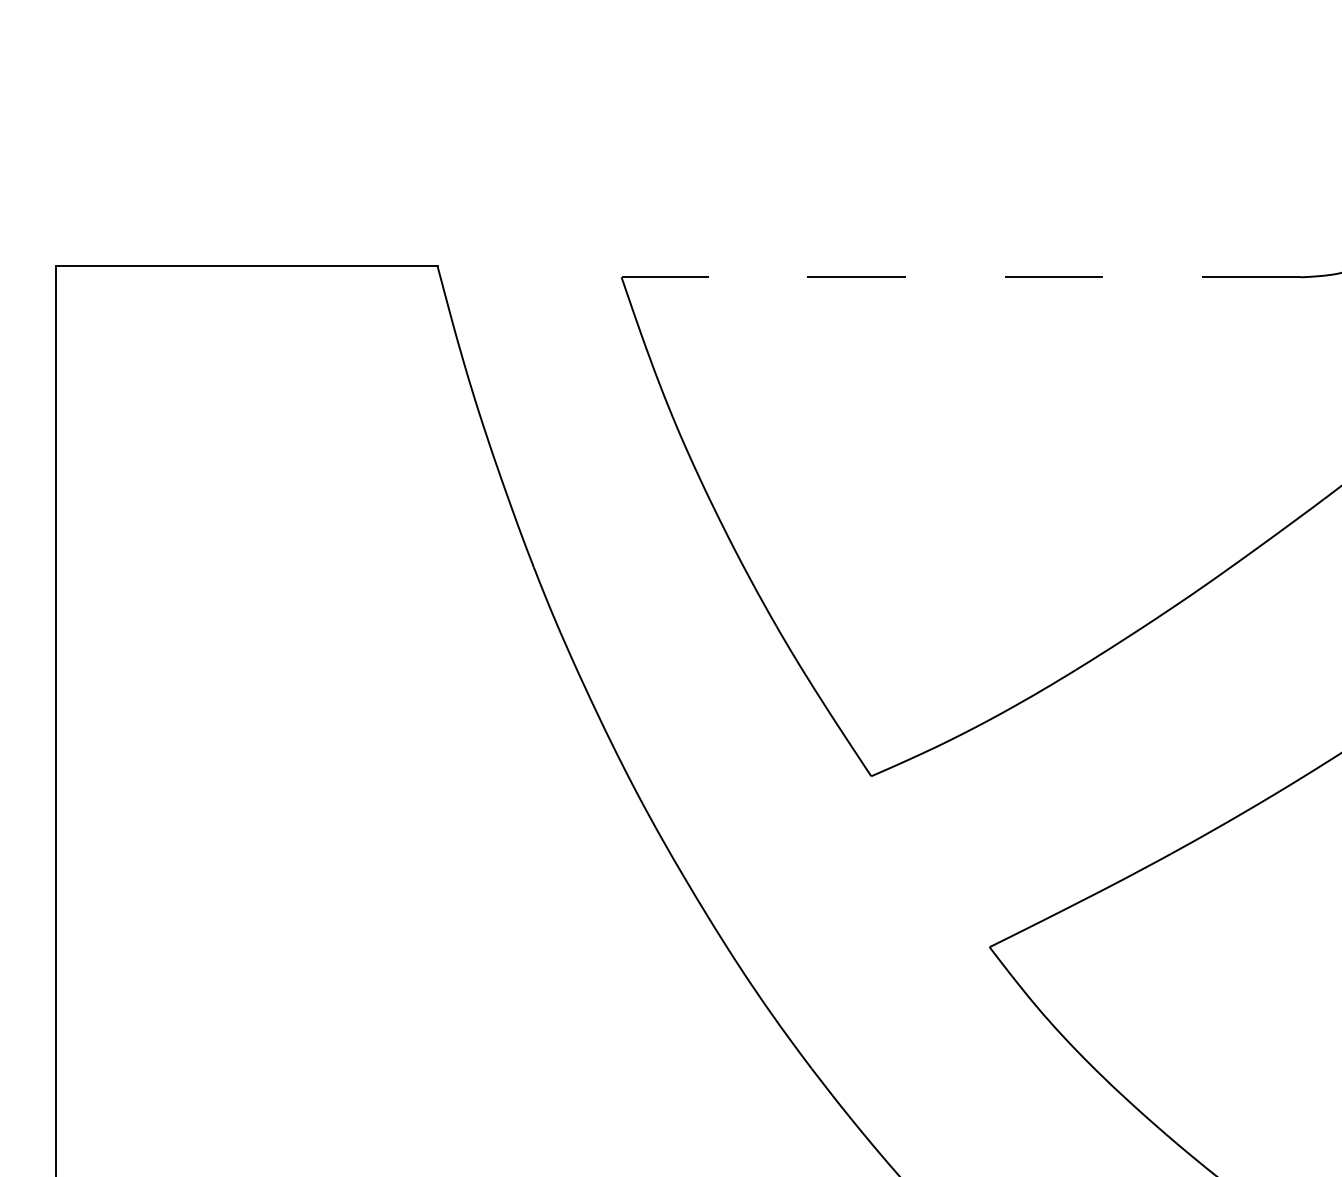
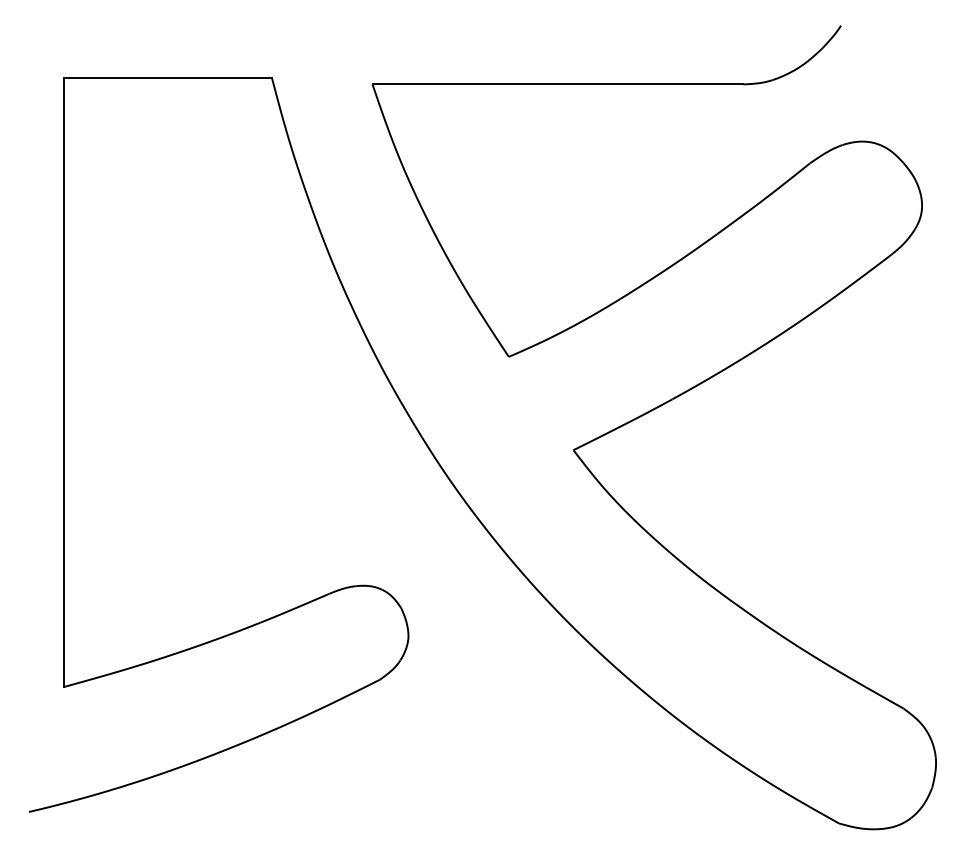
line: (960, 277) -> (557, 84), dashed -> solid

